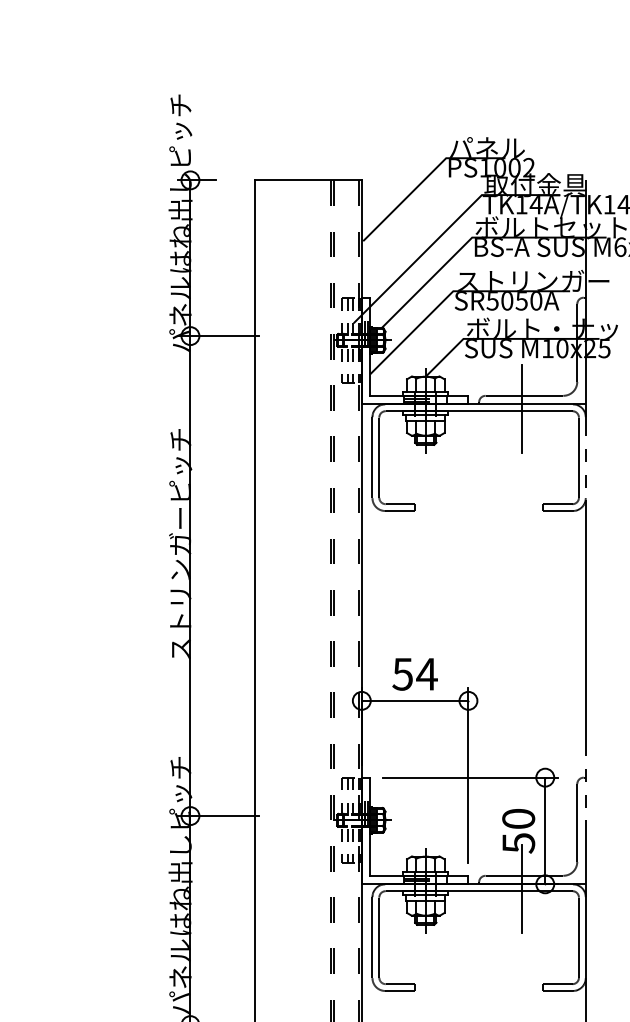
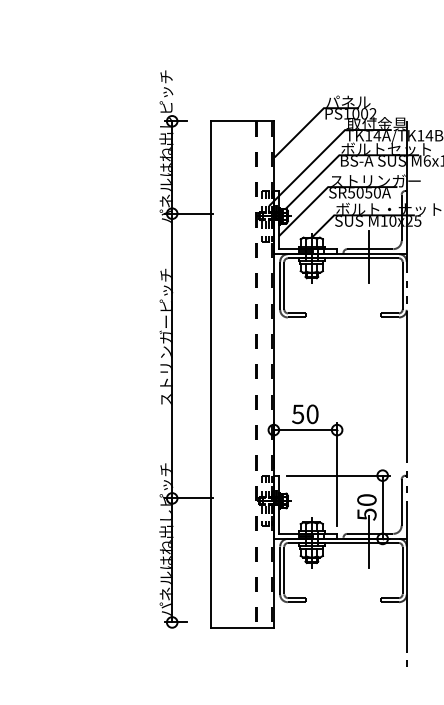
text: (426, 674) -> (312, 414), 54 -> 50

